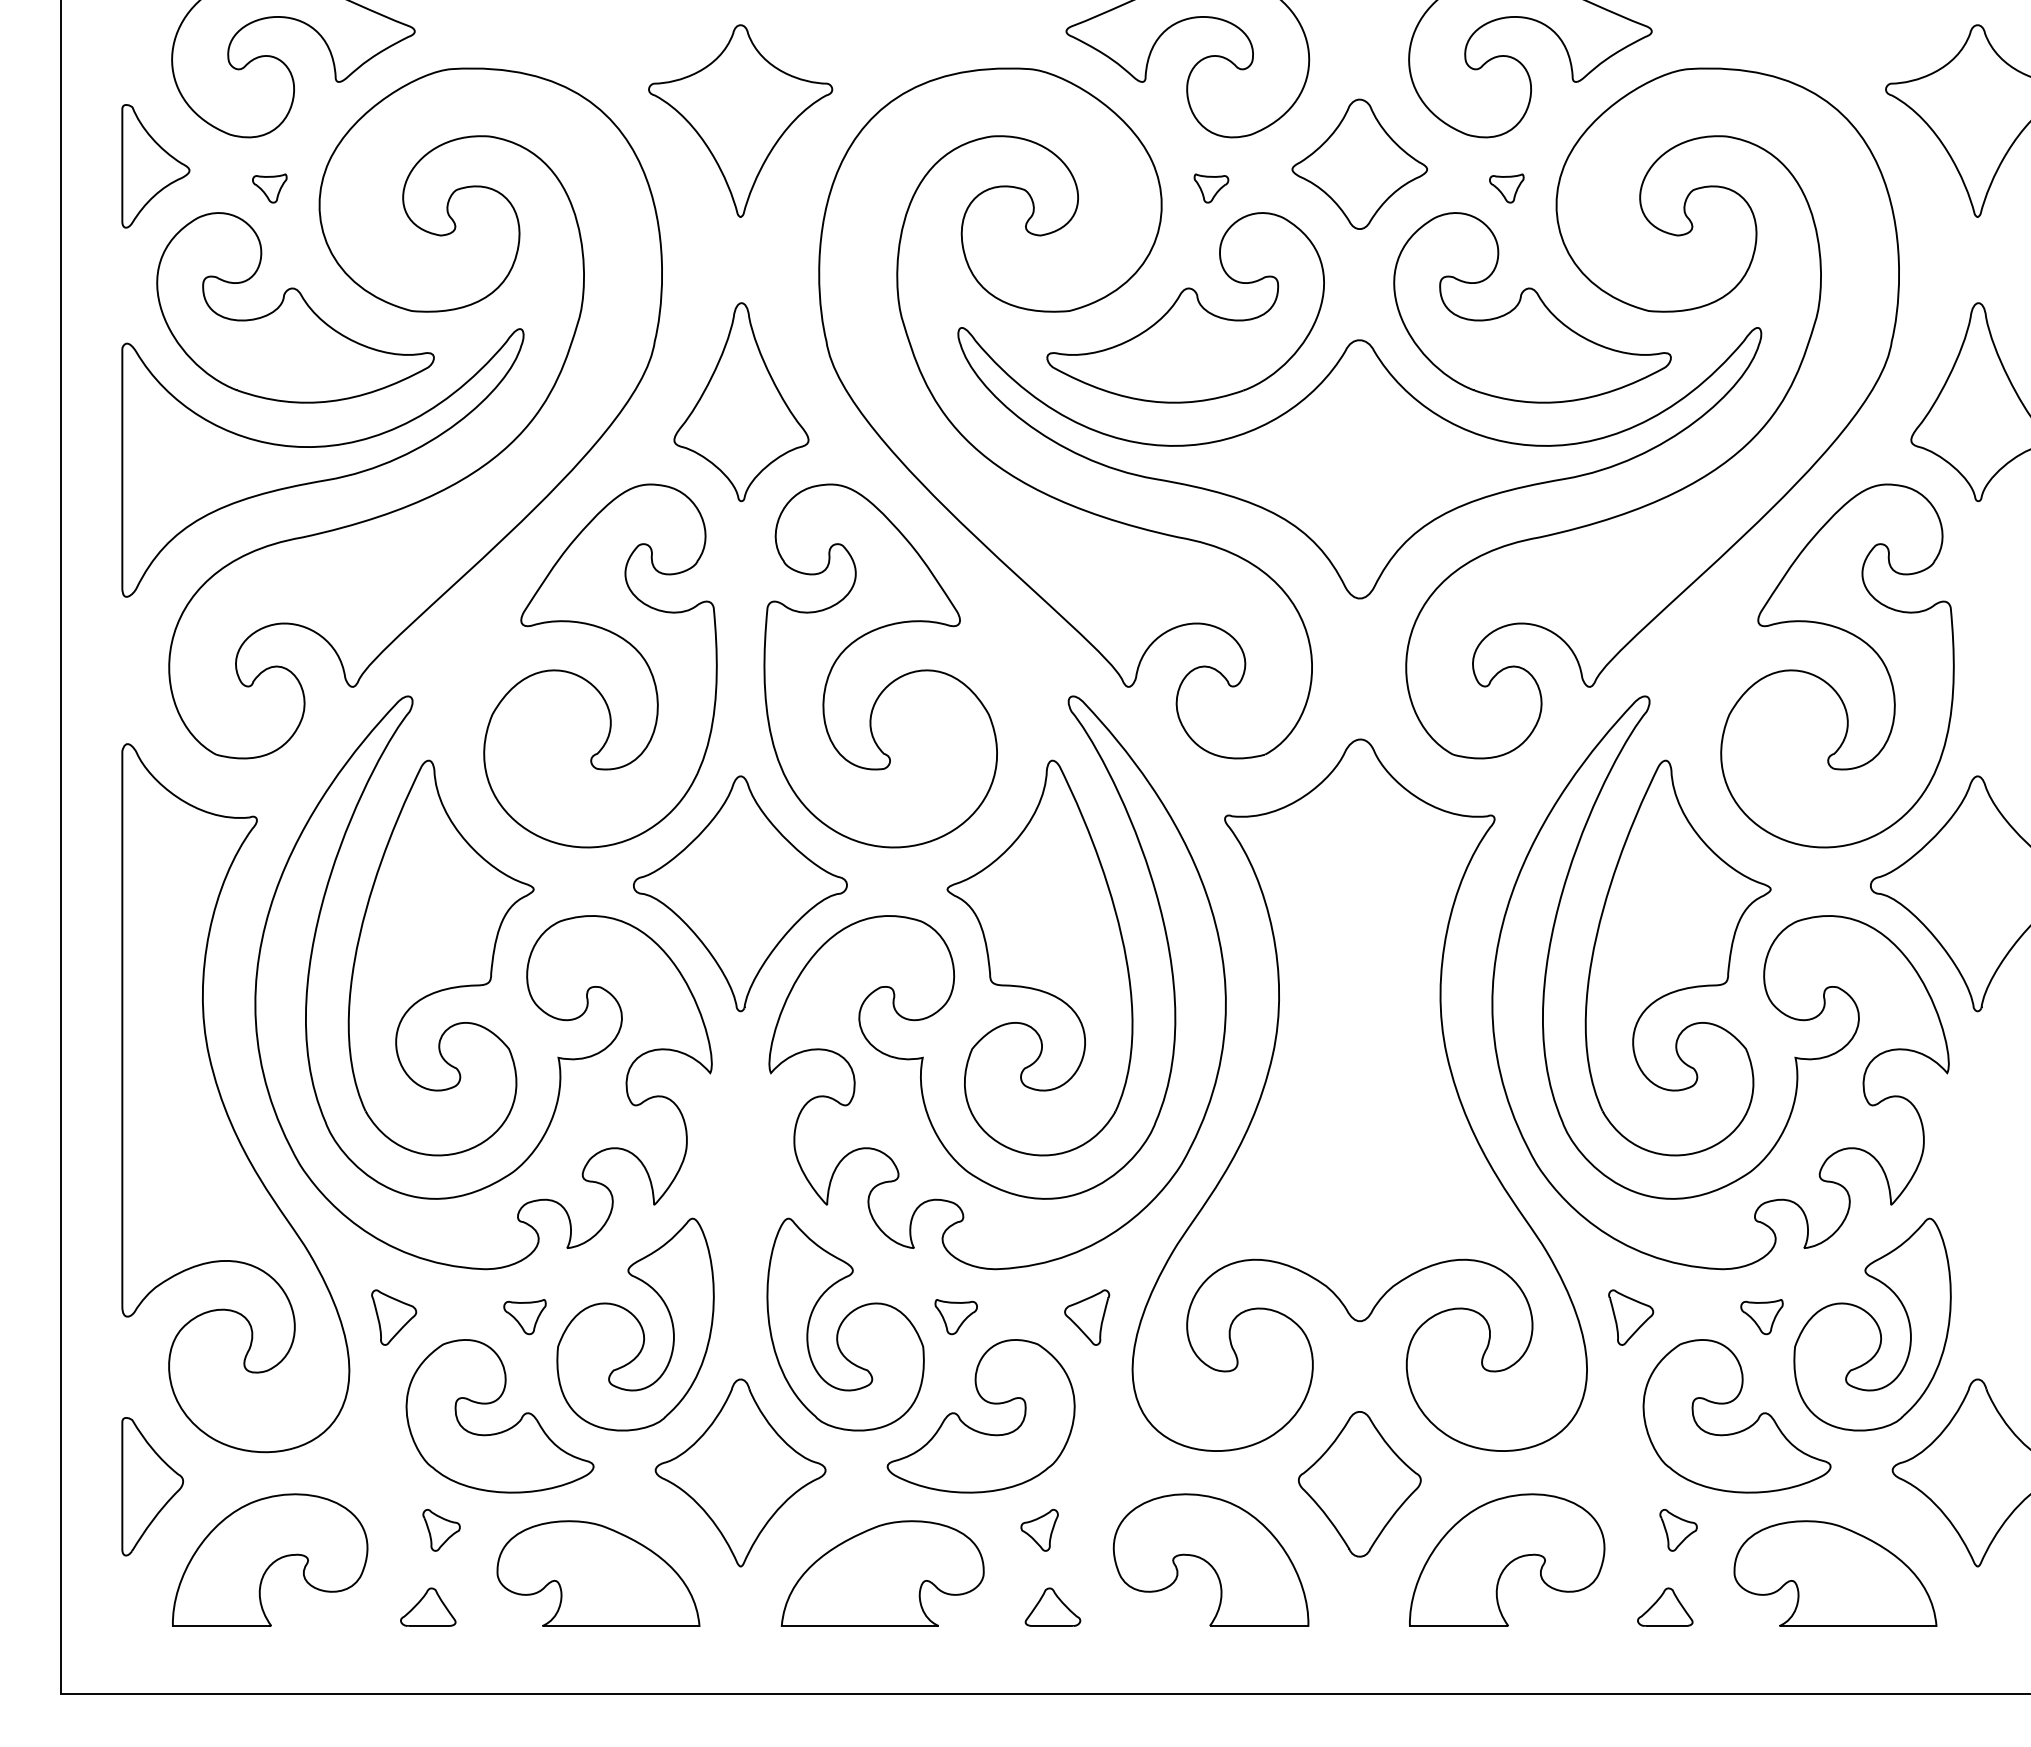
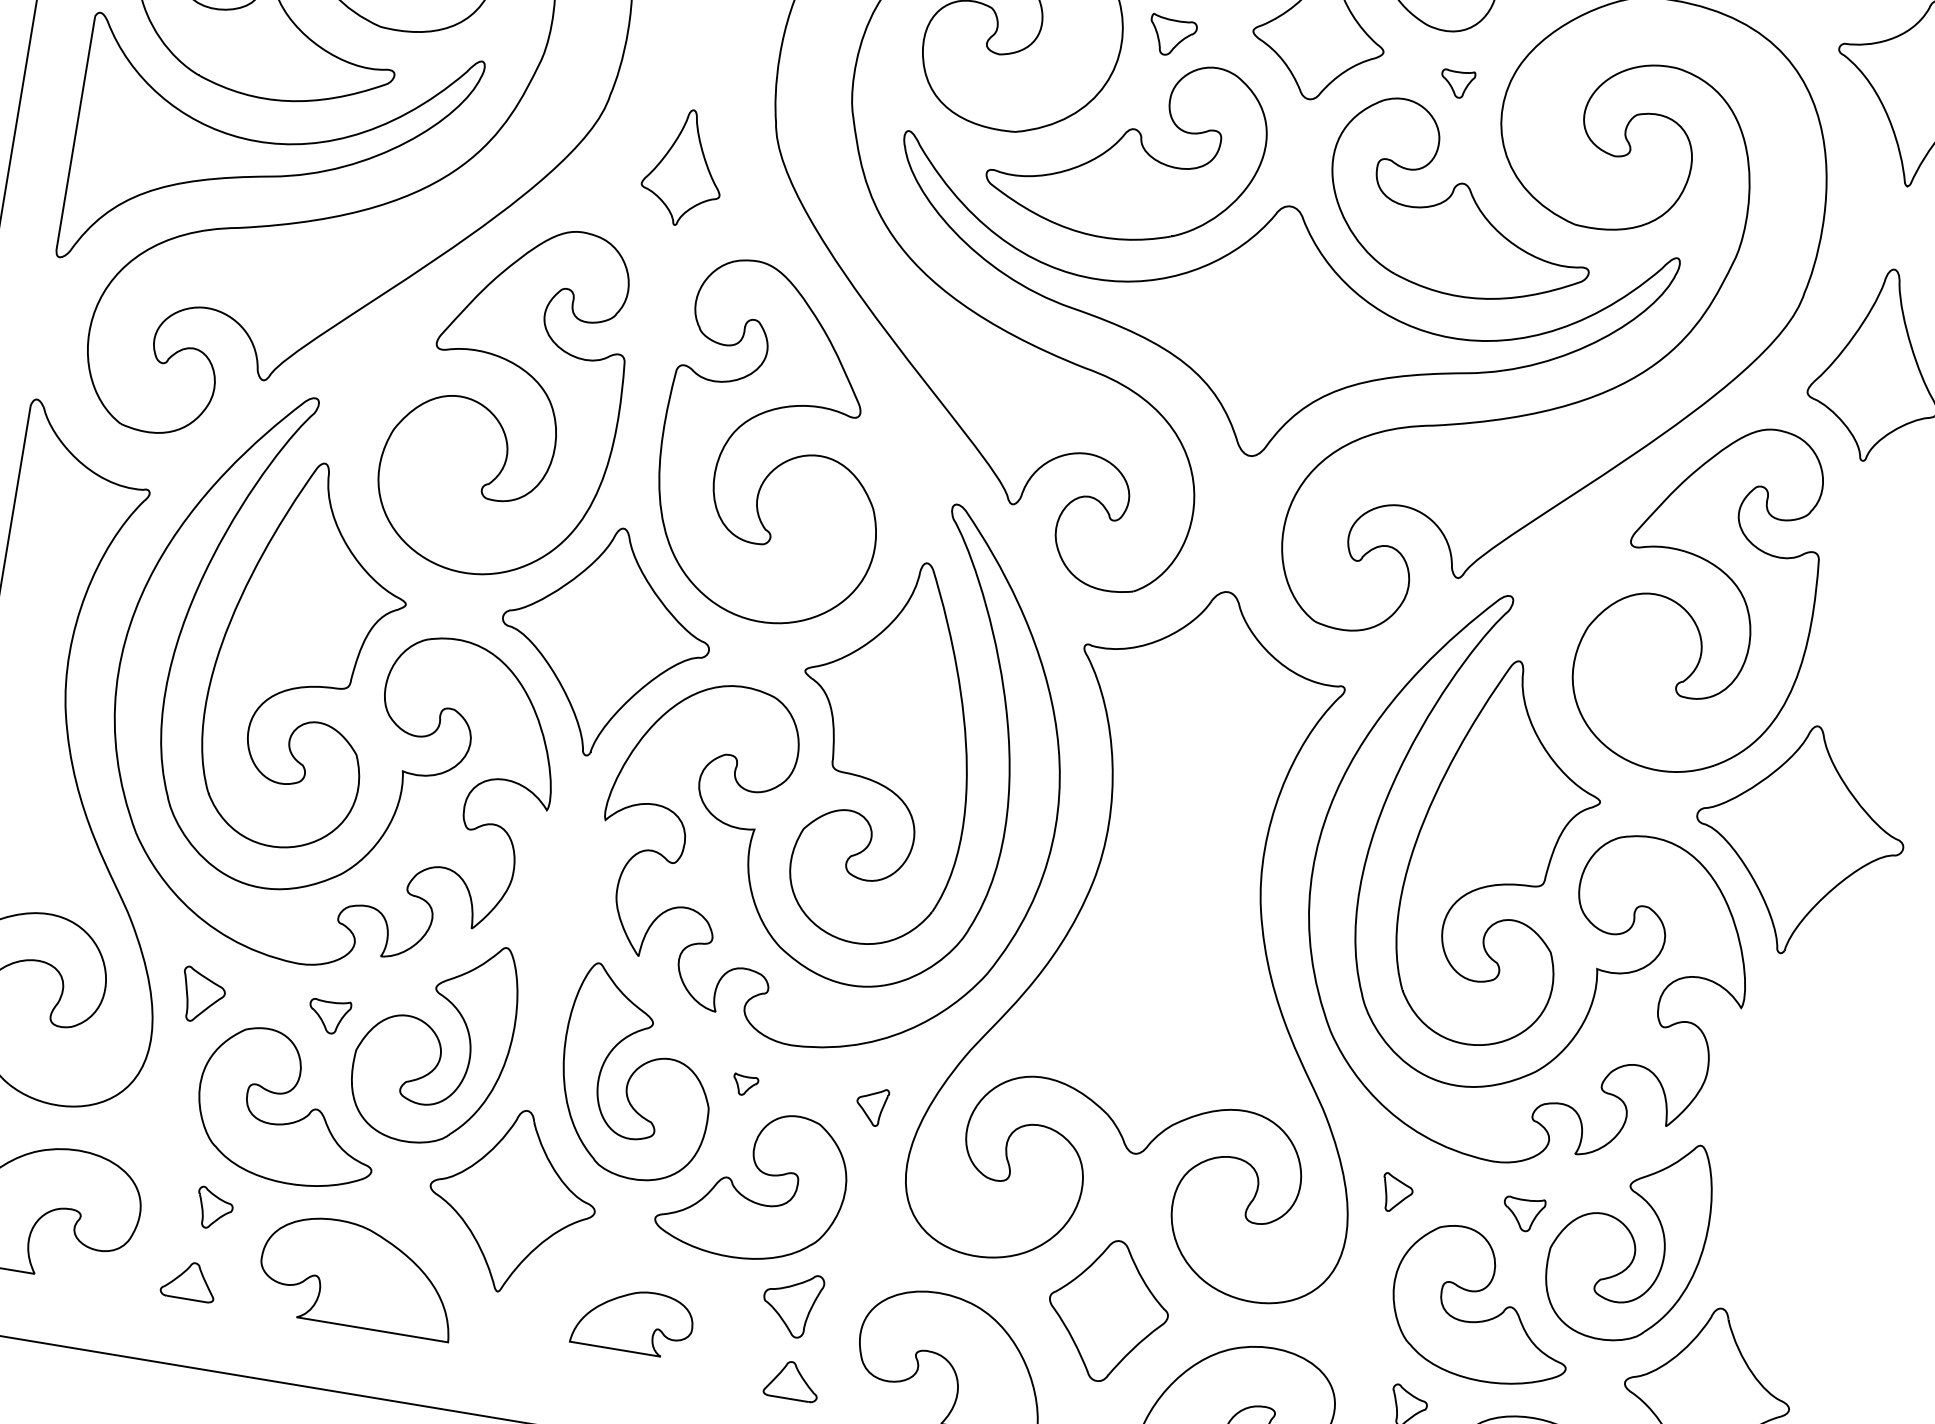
part: (1211, 188) -> (1172, 36), size x1.4
part: (741, 402) -> (684, 167), size x0.6
part: (955, 1317) -> (744, 1085), size x0.6
part: (1087, 1317) -> (872, 1106), size x0.7
part: (1631, 1317) -> (1397, 1193), size x0.7
part: (1039, 1530) -> (791, 1304), size x1.6
part: (882, 1573) -> (633, 1320), size x0.6

